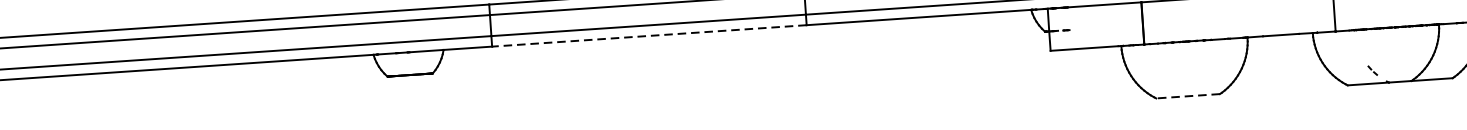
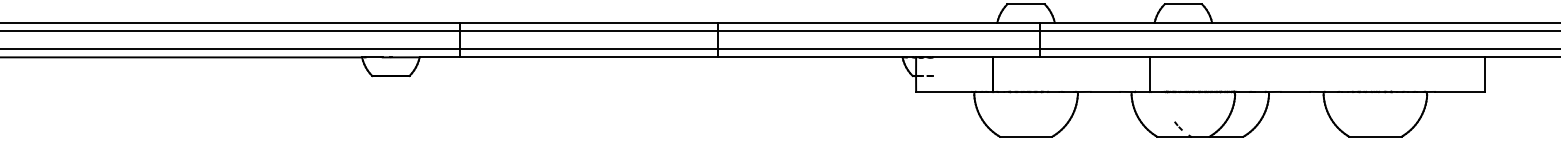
line: (649, 36) -> (588, 57), dashed -> solid
line: (1187, 96) -> (1025, 136), dashed -> solid

